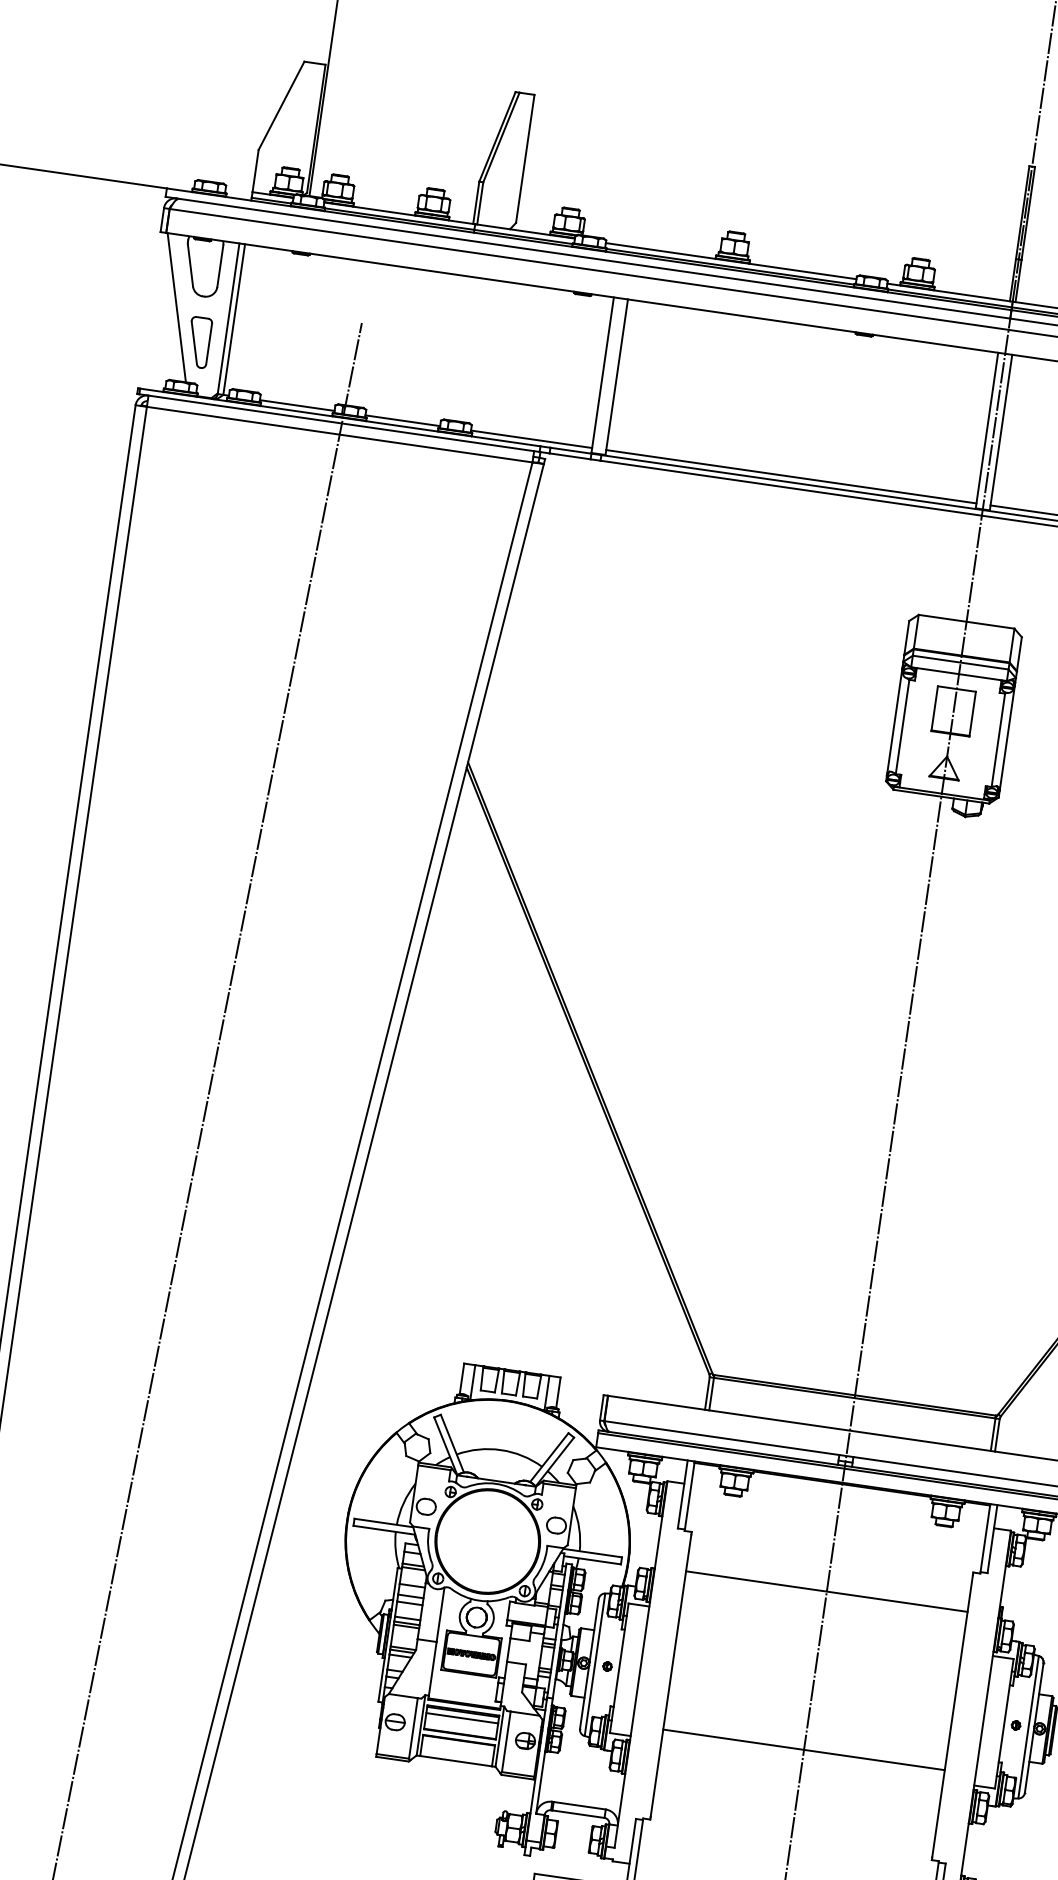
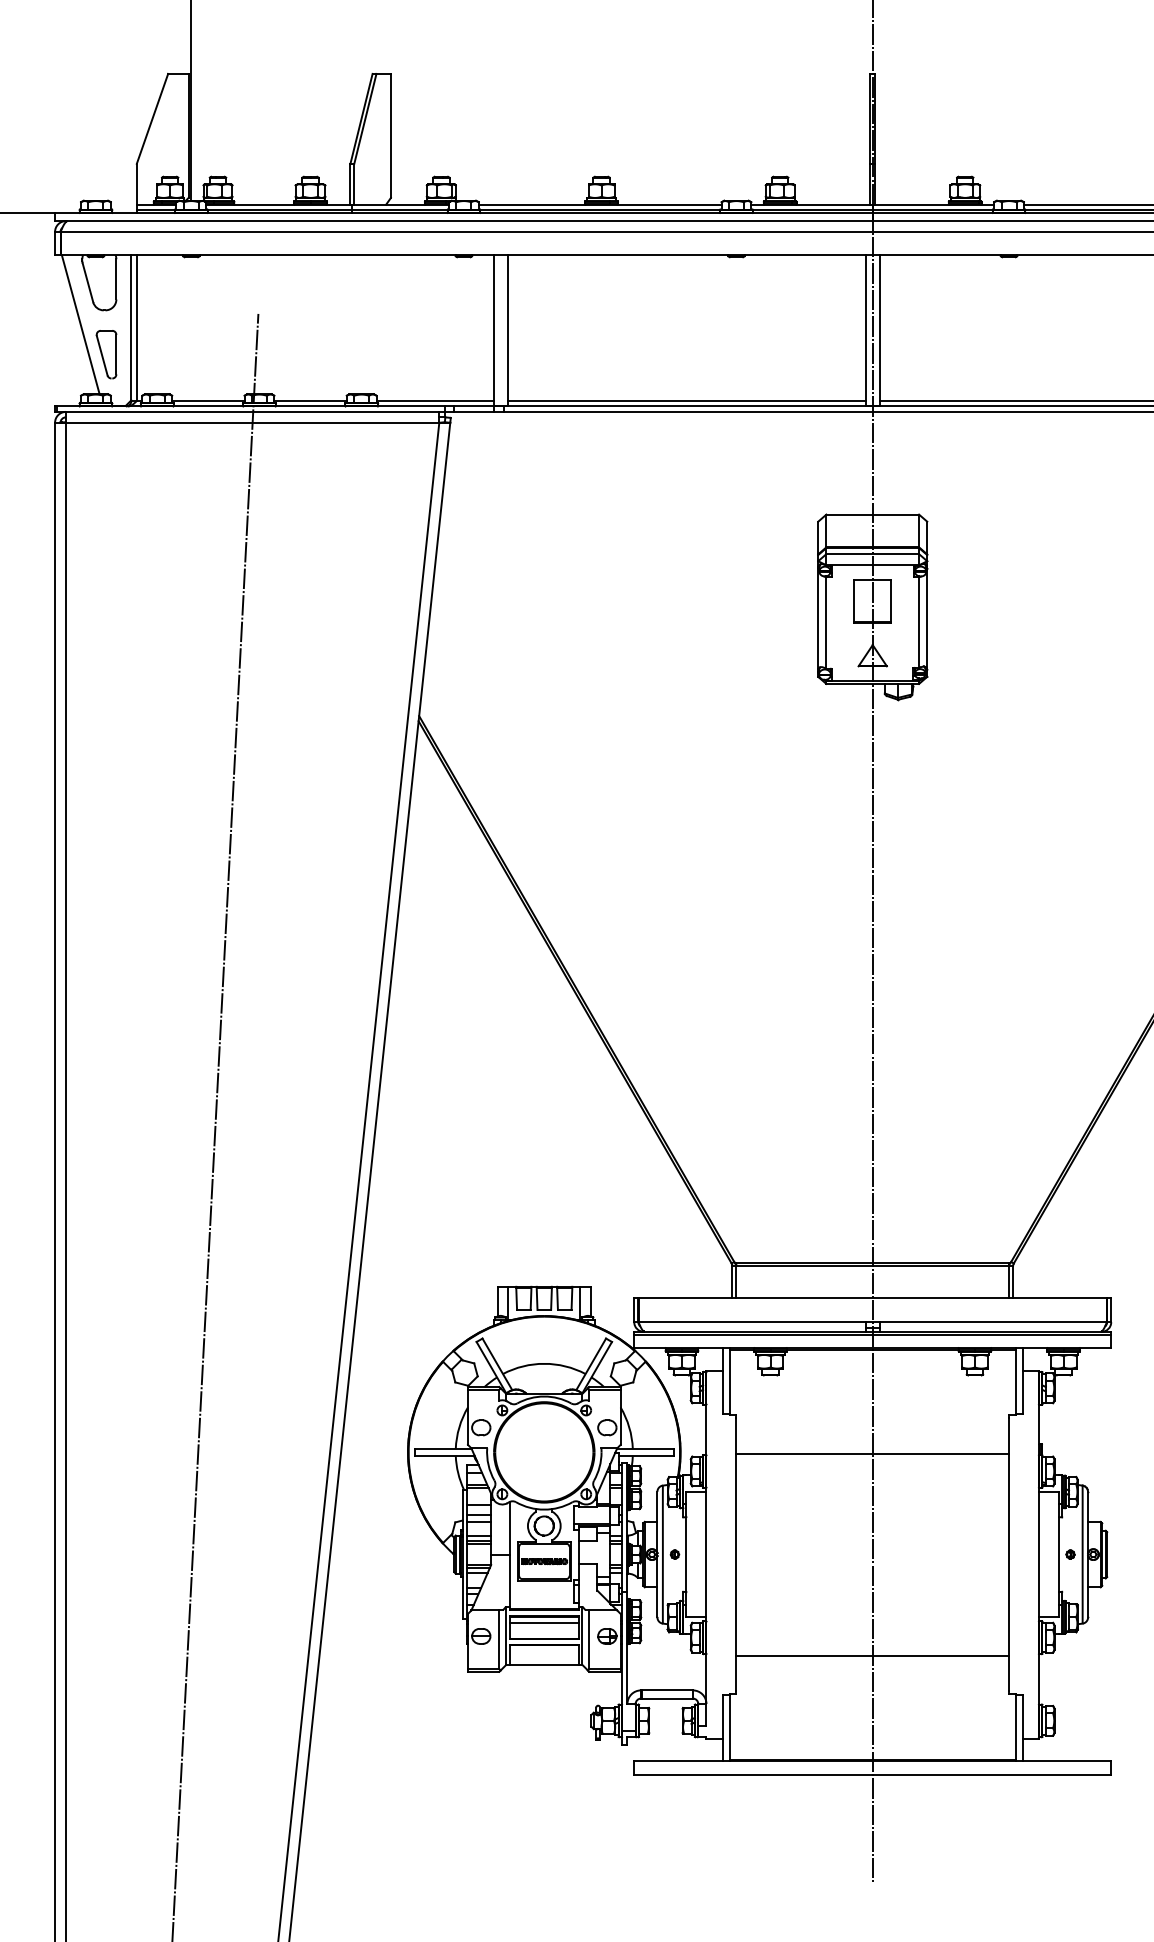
line: (803, 1749) -> (872, 1655), moved

